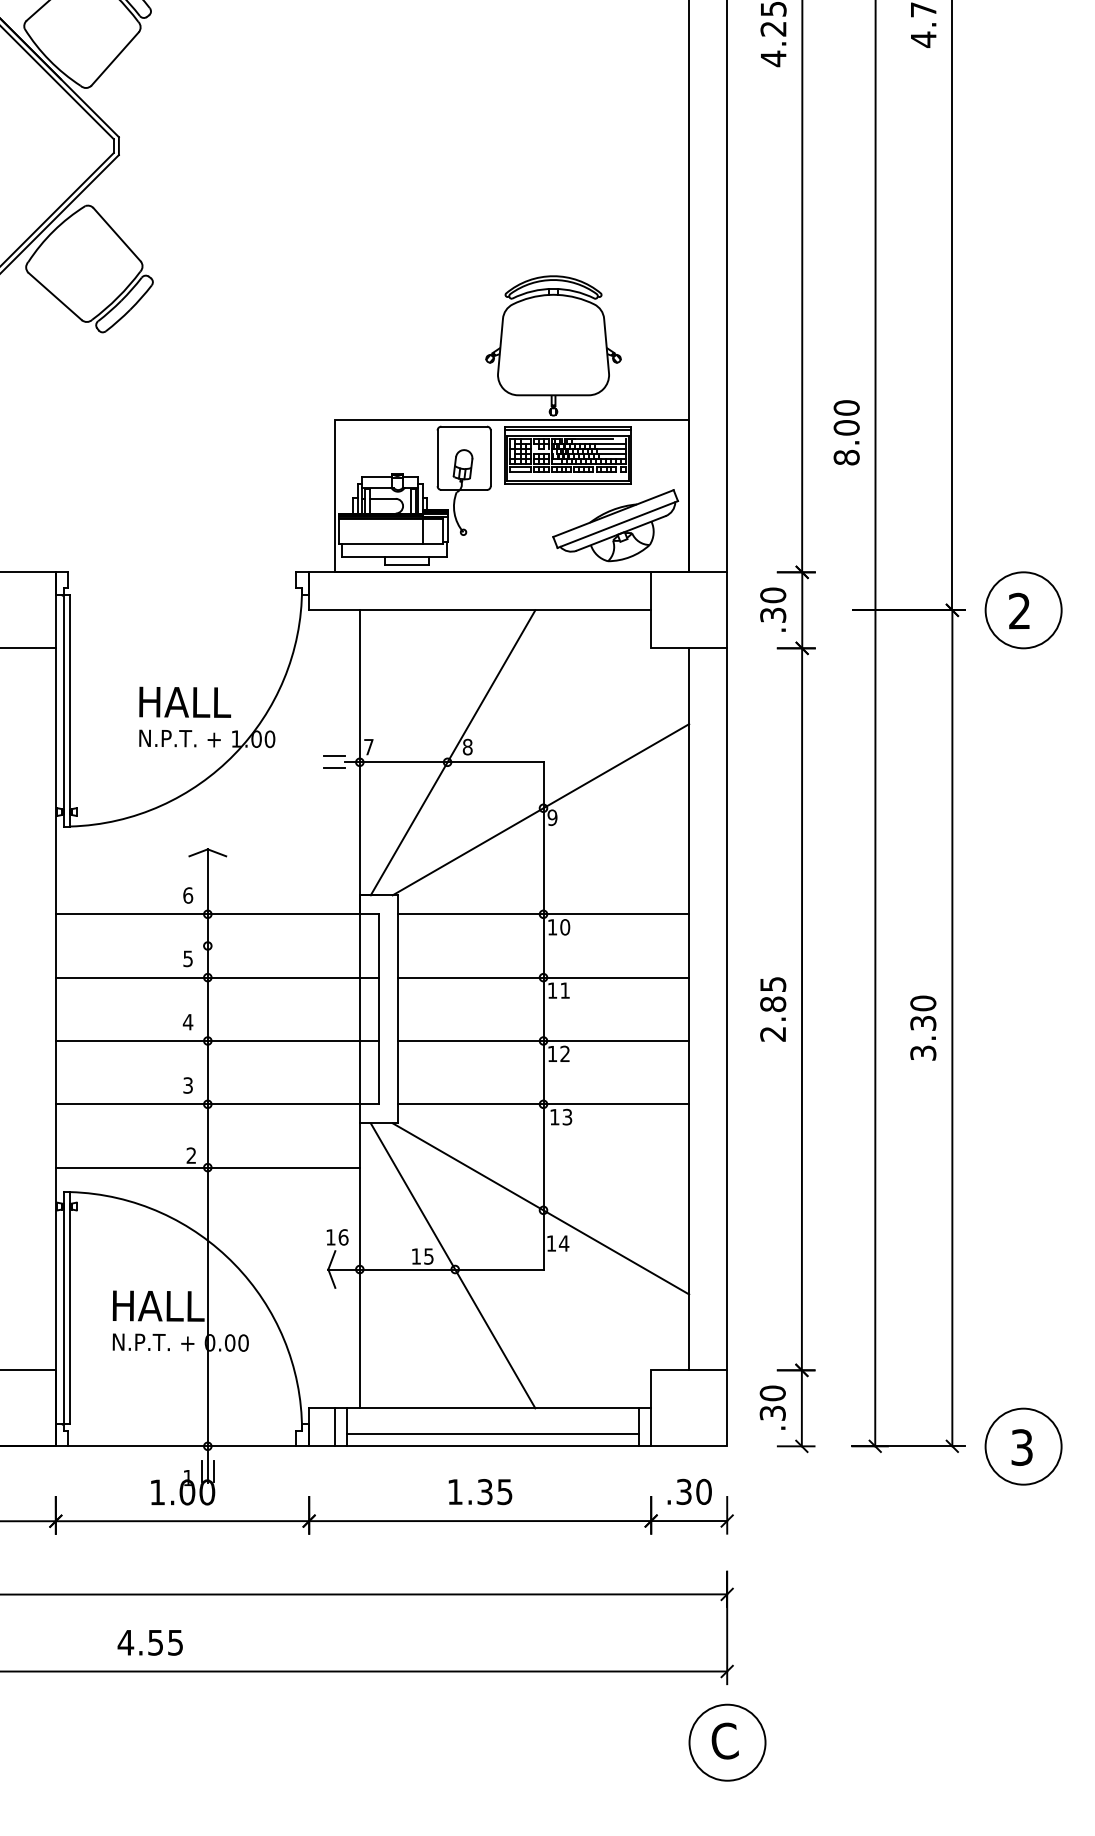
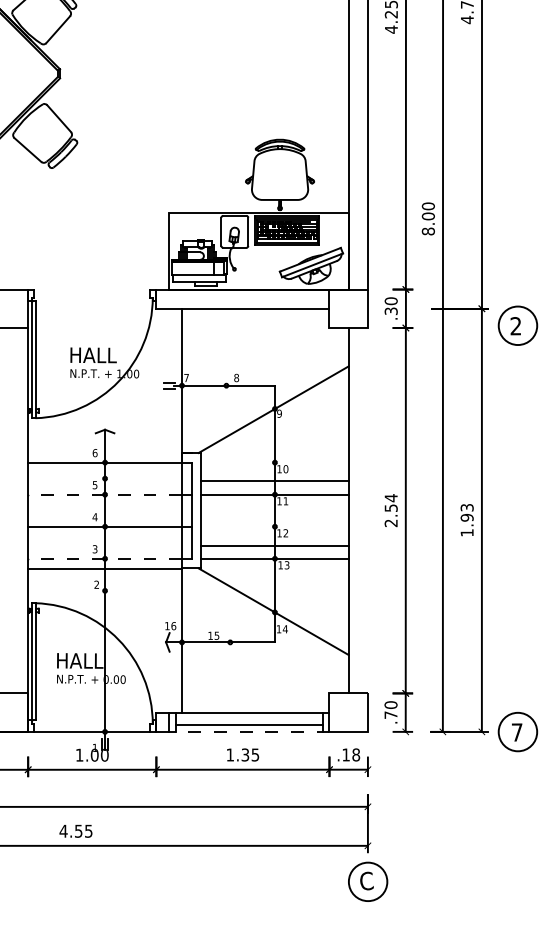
part: (1022, 609) -> (517, 325), moved
line: (451, 752) -> (228, 380), removed
line: (542, 914) -> (274, 480), moved
line: (208, 977) -> (105, 494), solid -> dashed
text: (771, 995) -> (390, 503), 2.85 -> 2.54
line: (726, 1008) -> (367, 510), removed
text: (921, 1026) -> (466, 519), 3.30 -> 1.93
line: (542, 1040) -> (274, 545), moved
line: (208, 1103) -> (105, 558), solid -> dashed
line: (208, 1166) -> (105, 568), moved
line: (451, 1265) -> (228, 640), removed
text: (771, 1411) -> (390, 714), .30 -> .70
line: (491, 1445) -> (248, 731), solid -> dashed
text: (1022, 1447) -> (517, 732), 3 -> 7
text: (694, 1491) -> (351, 754), .30 -> .18

